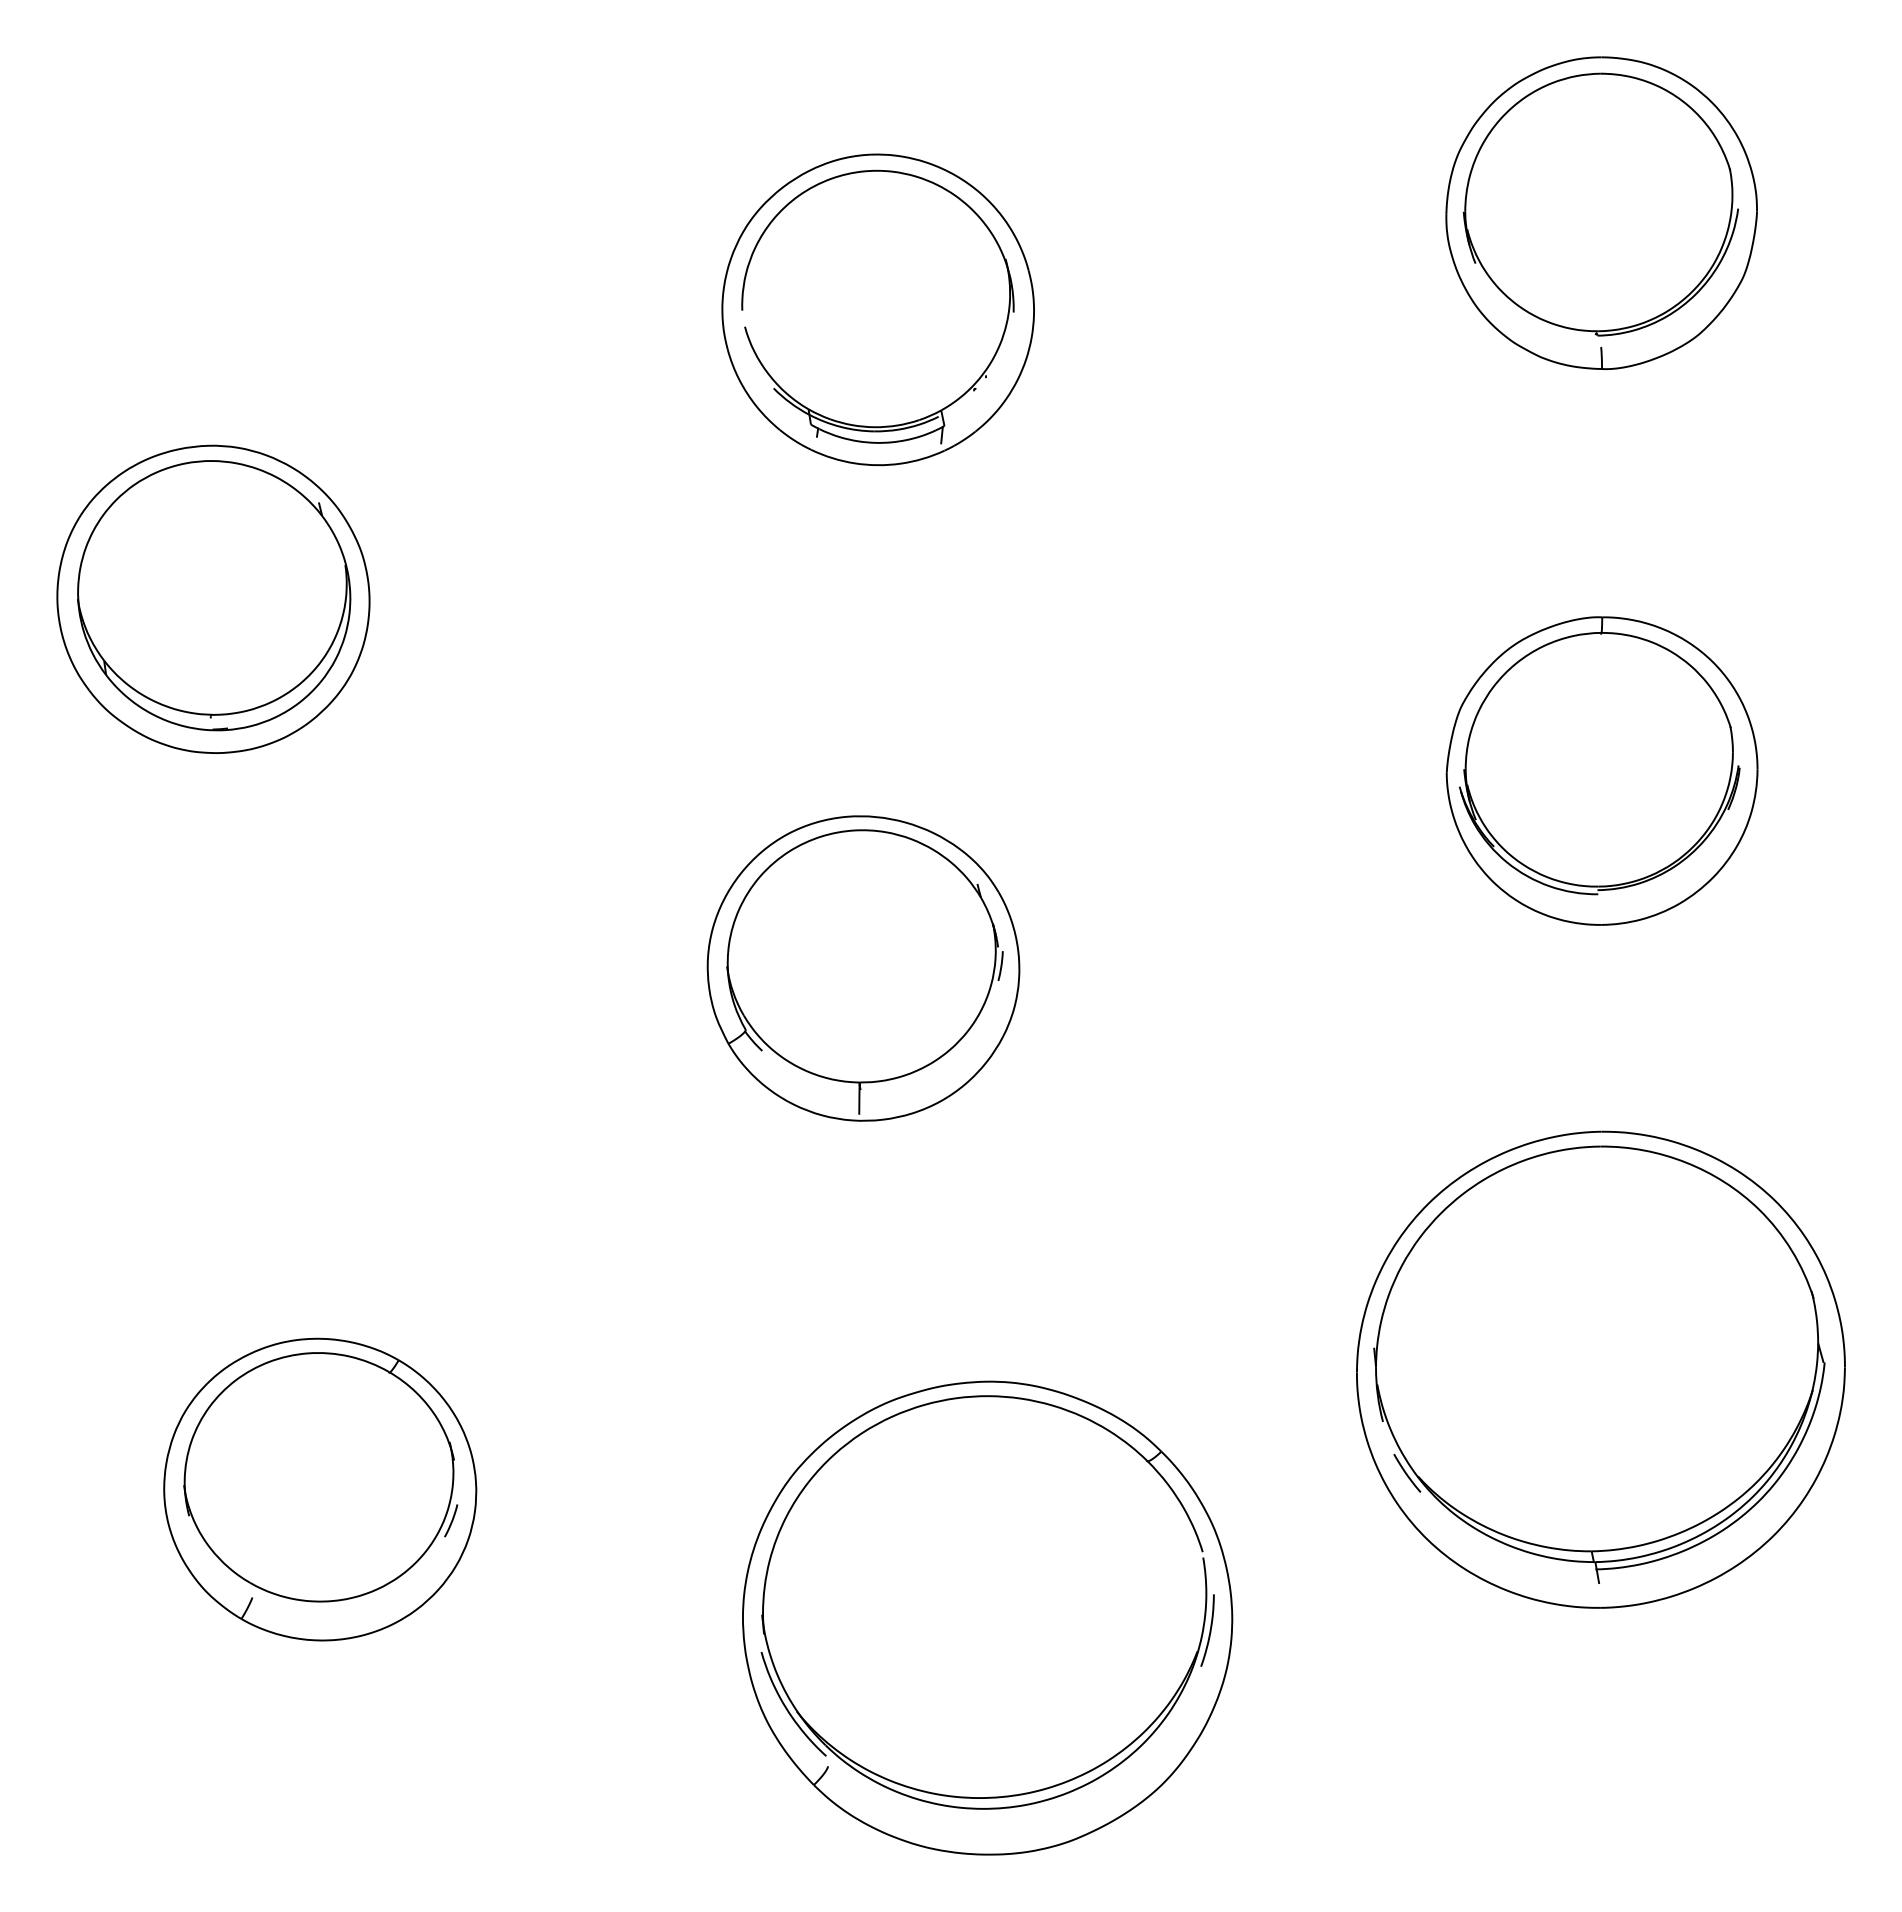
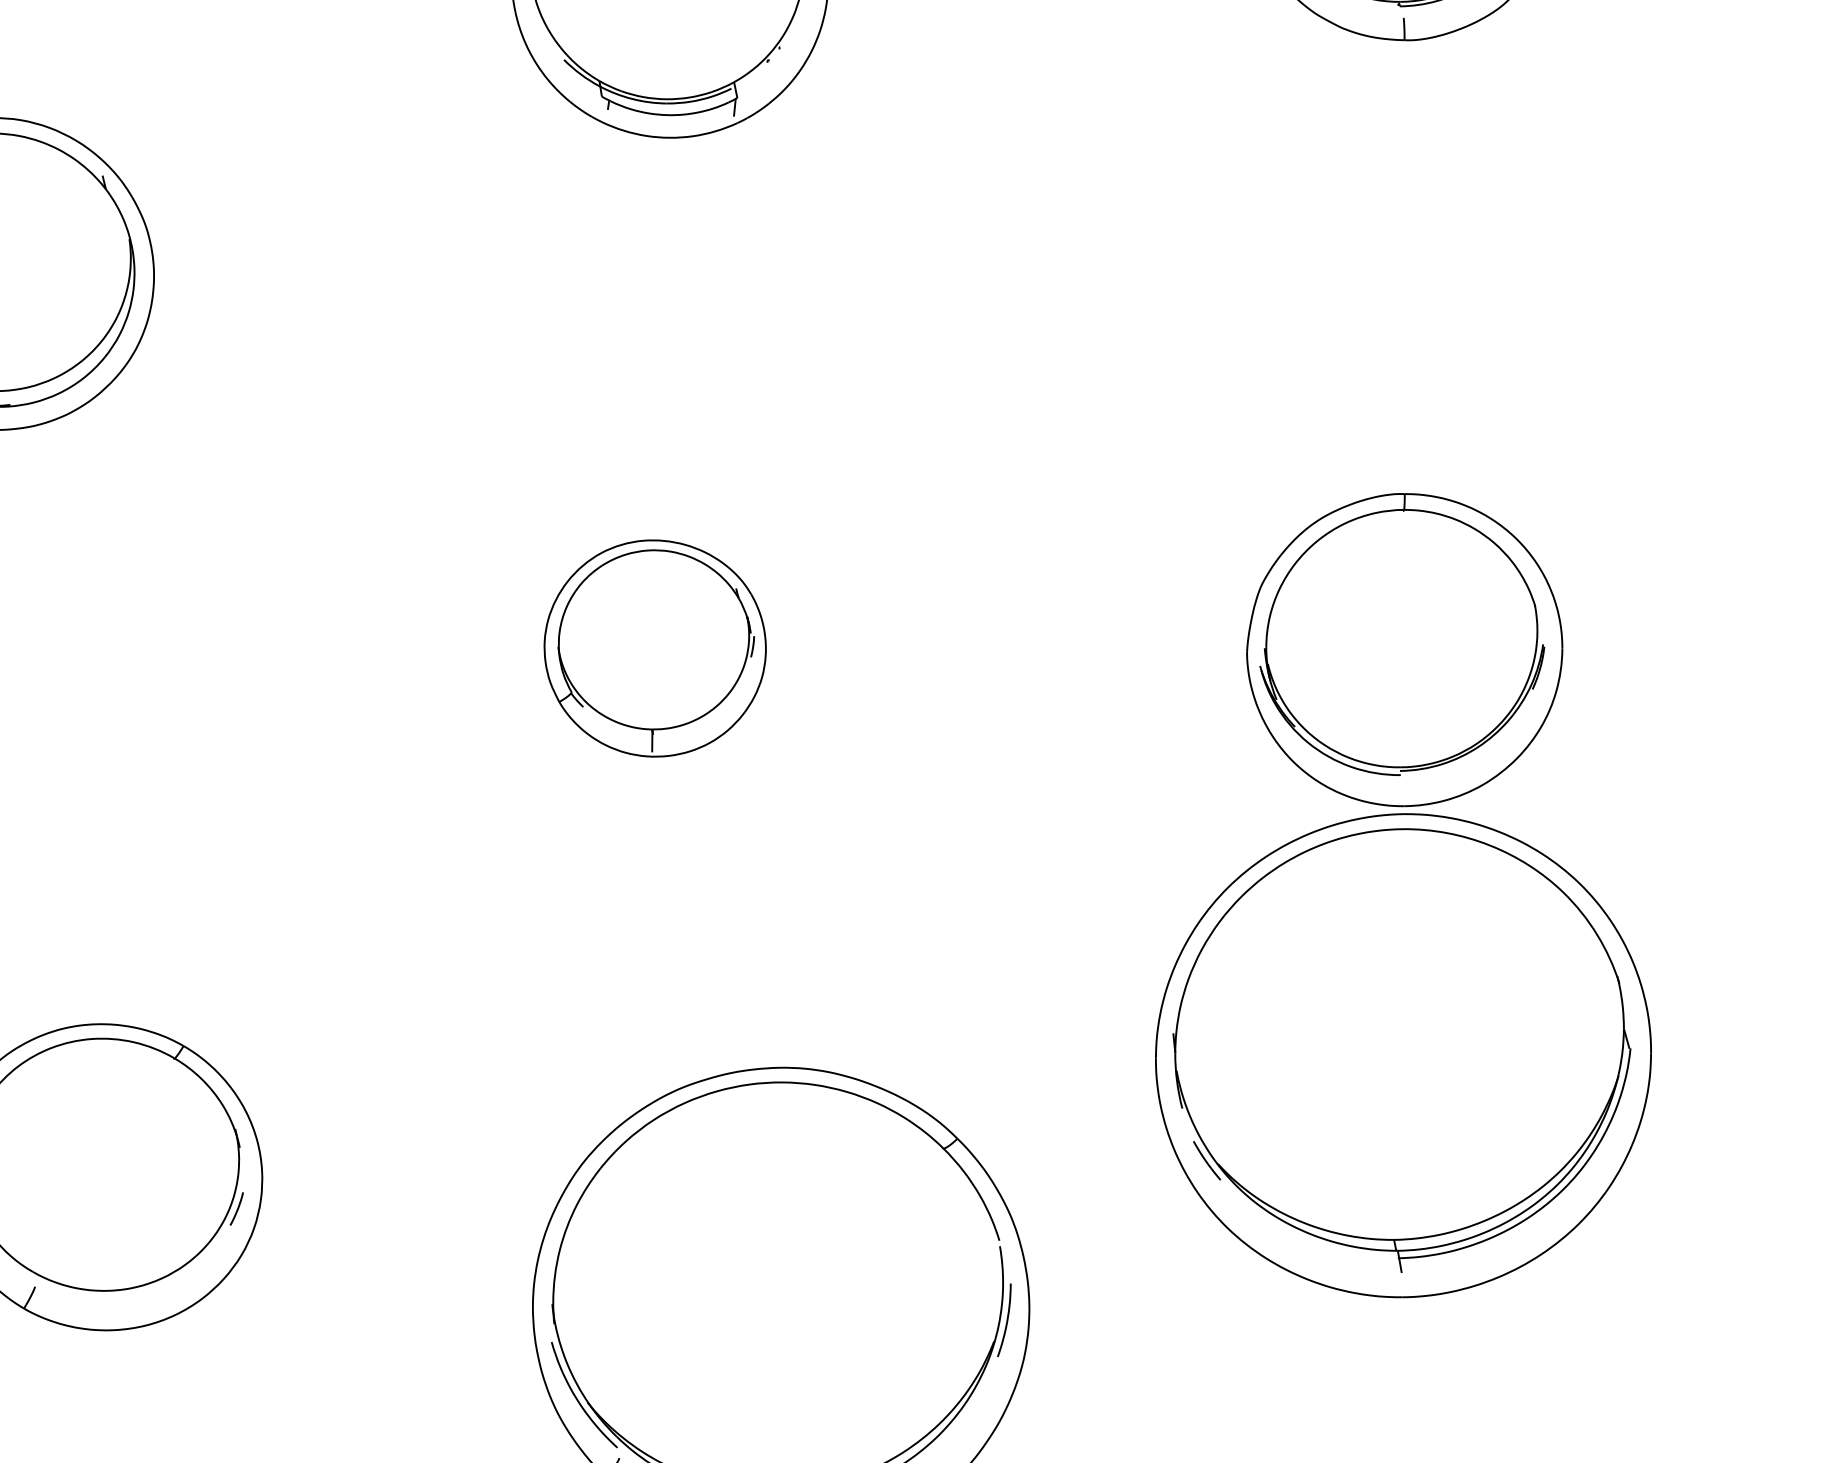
part: (1601, 770) -> (1404, 649), moved
part: (863, 968) -> (655, 648), size x0.7

